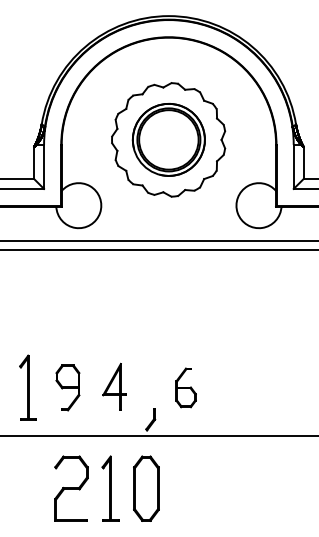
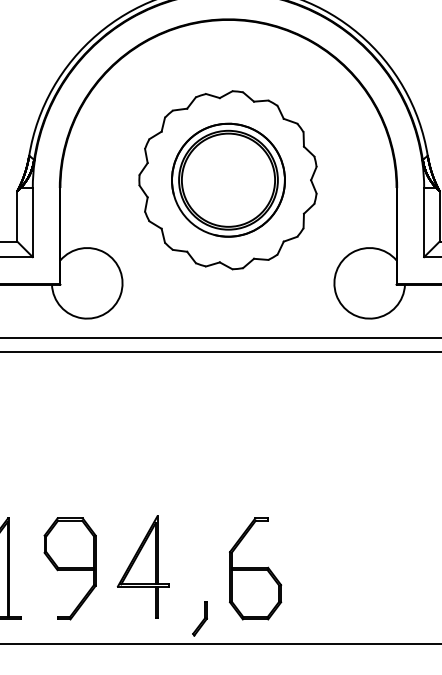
part: (114, 386) -> (143, 566), size x1.43
part: (67, 387) -> (69, 568), size x1.43
part: (185, 387) -> (254, 568), size x1.67

